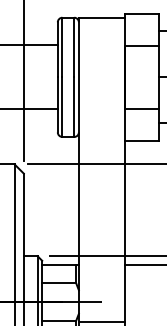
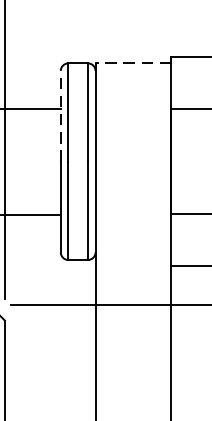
line: (101, 17) -> (132, 62), solid -> dashed
line: (57, 49) -> (60, 115), solid -> dashed

